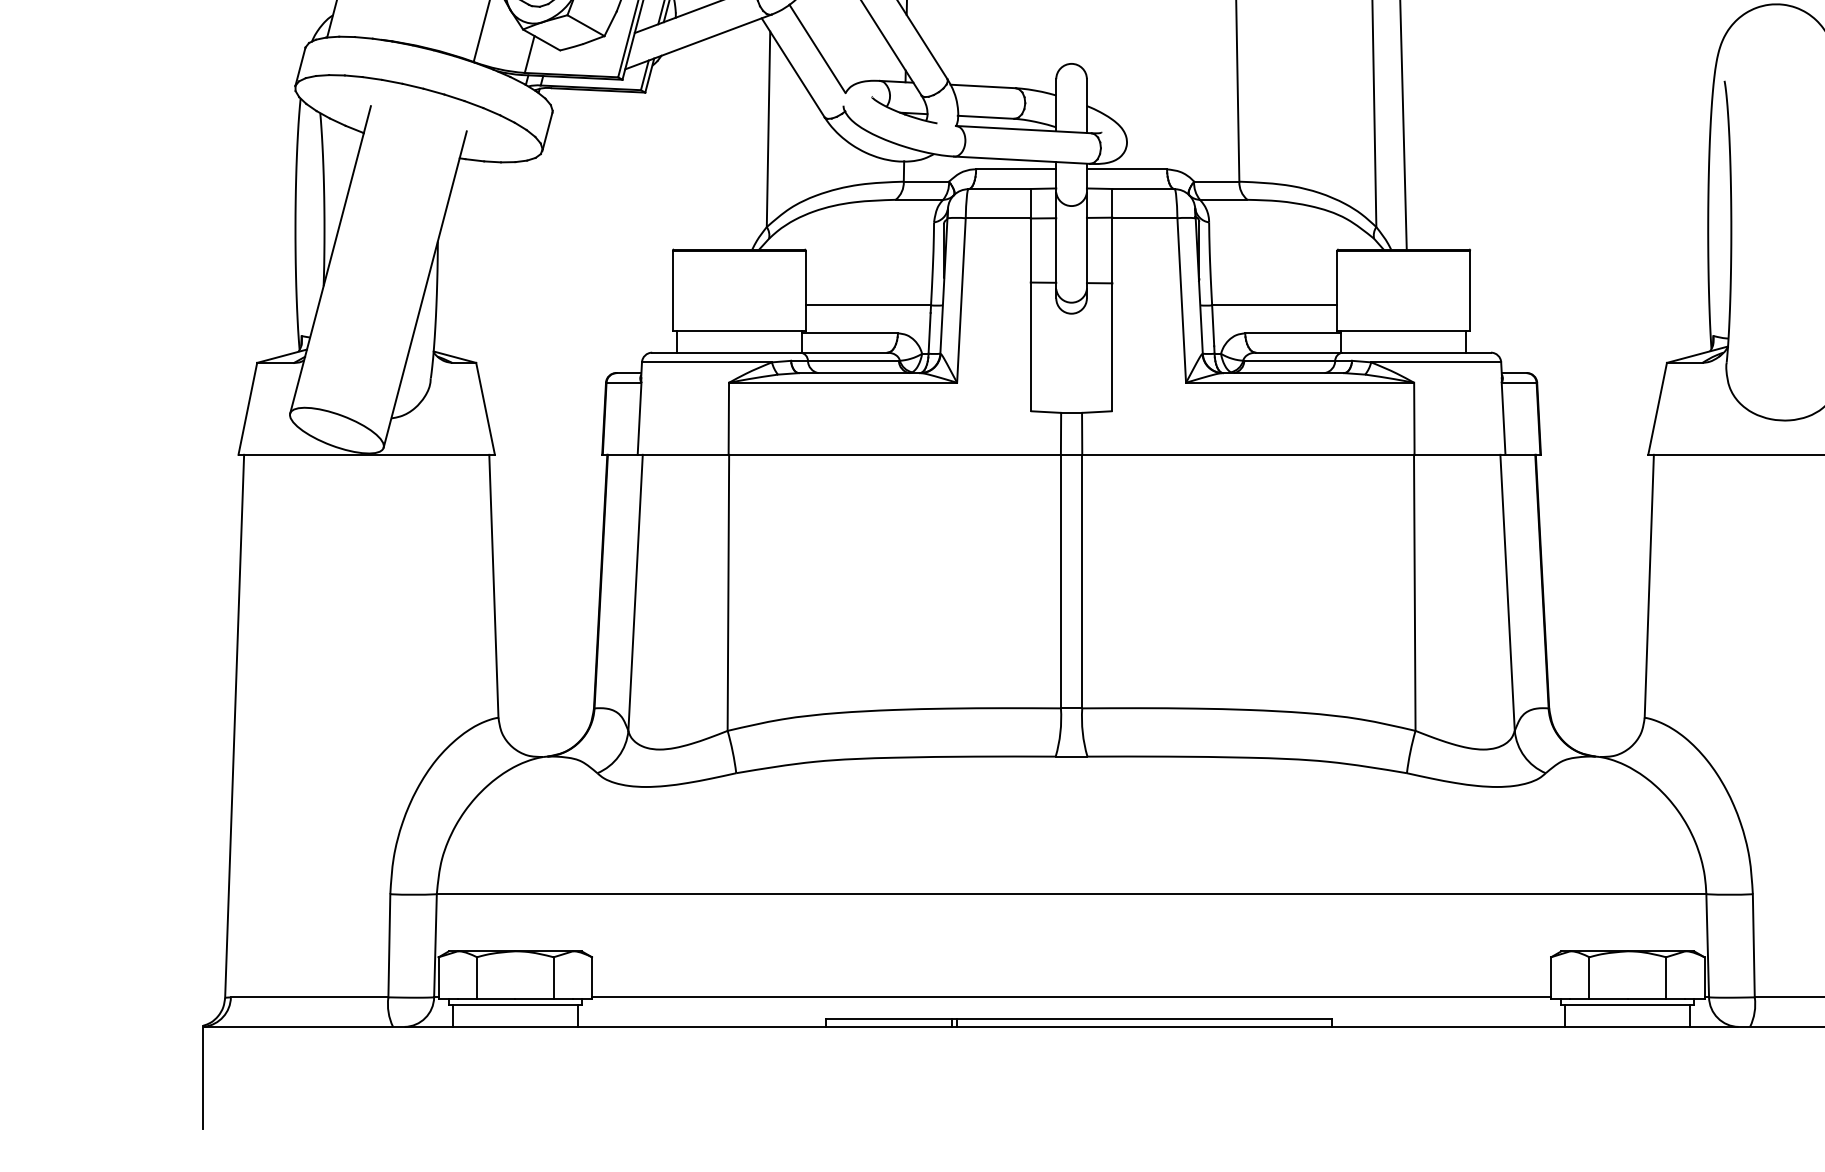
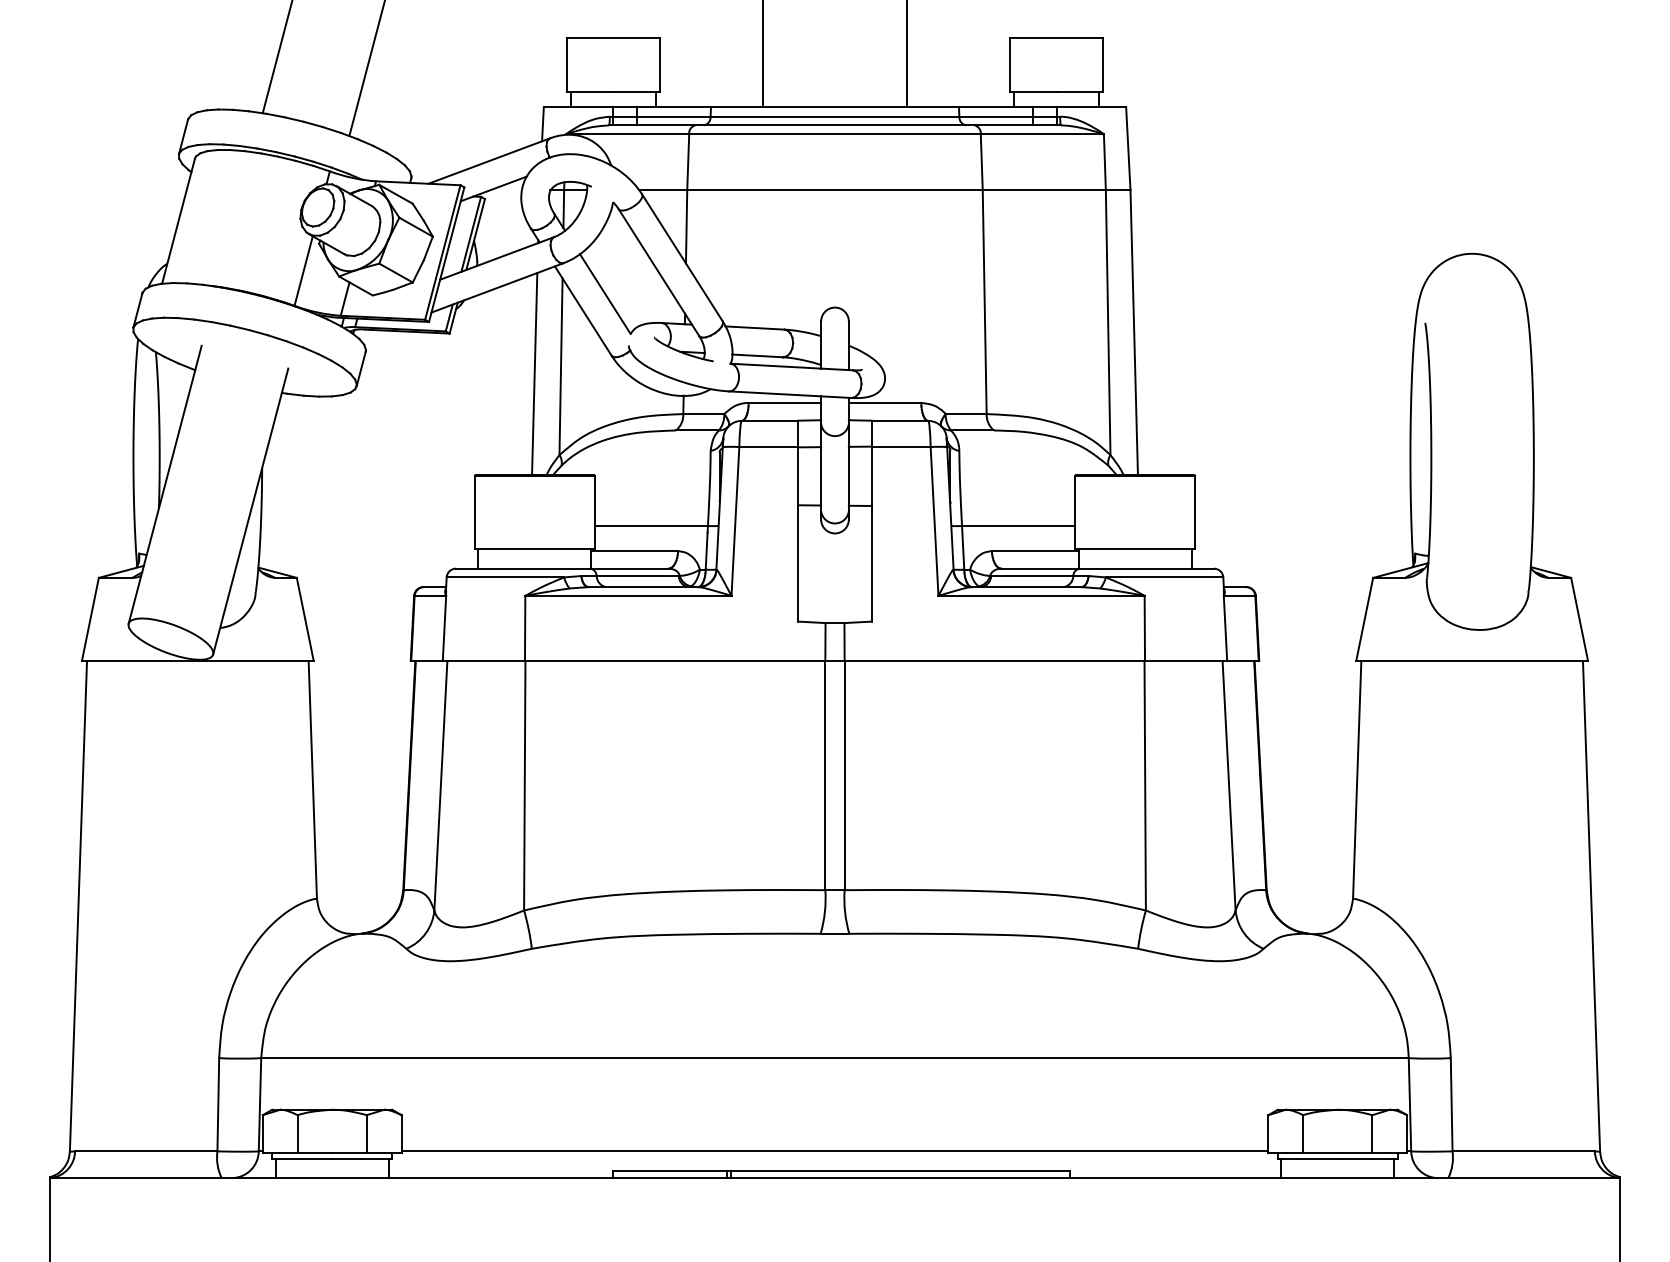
line: (739, 137) -> (534, 374), added

